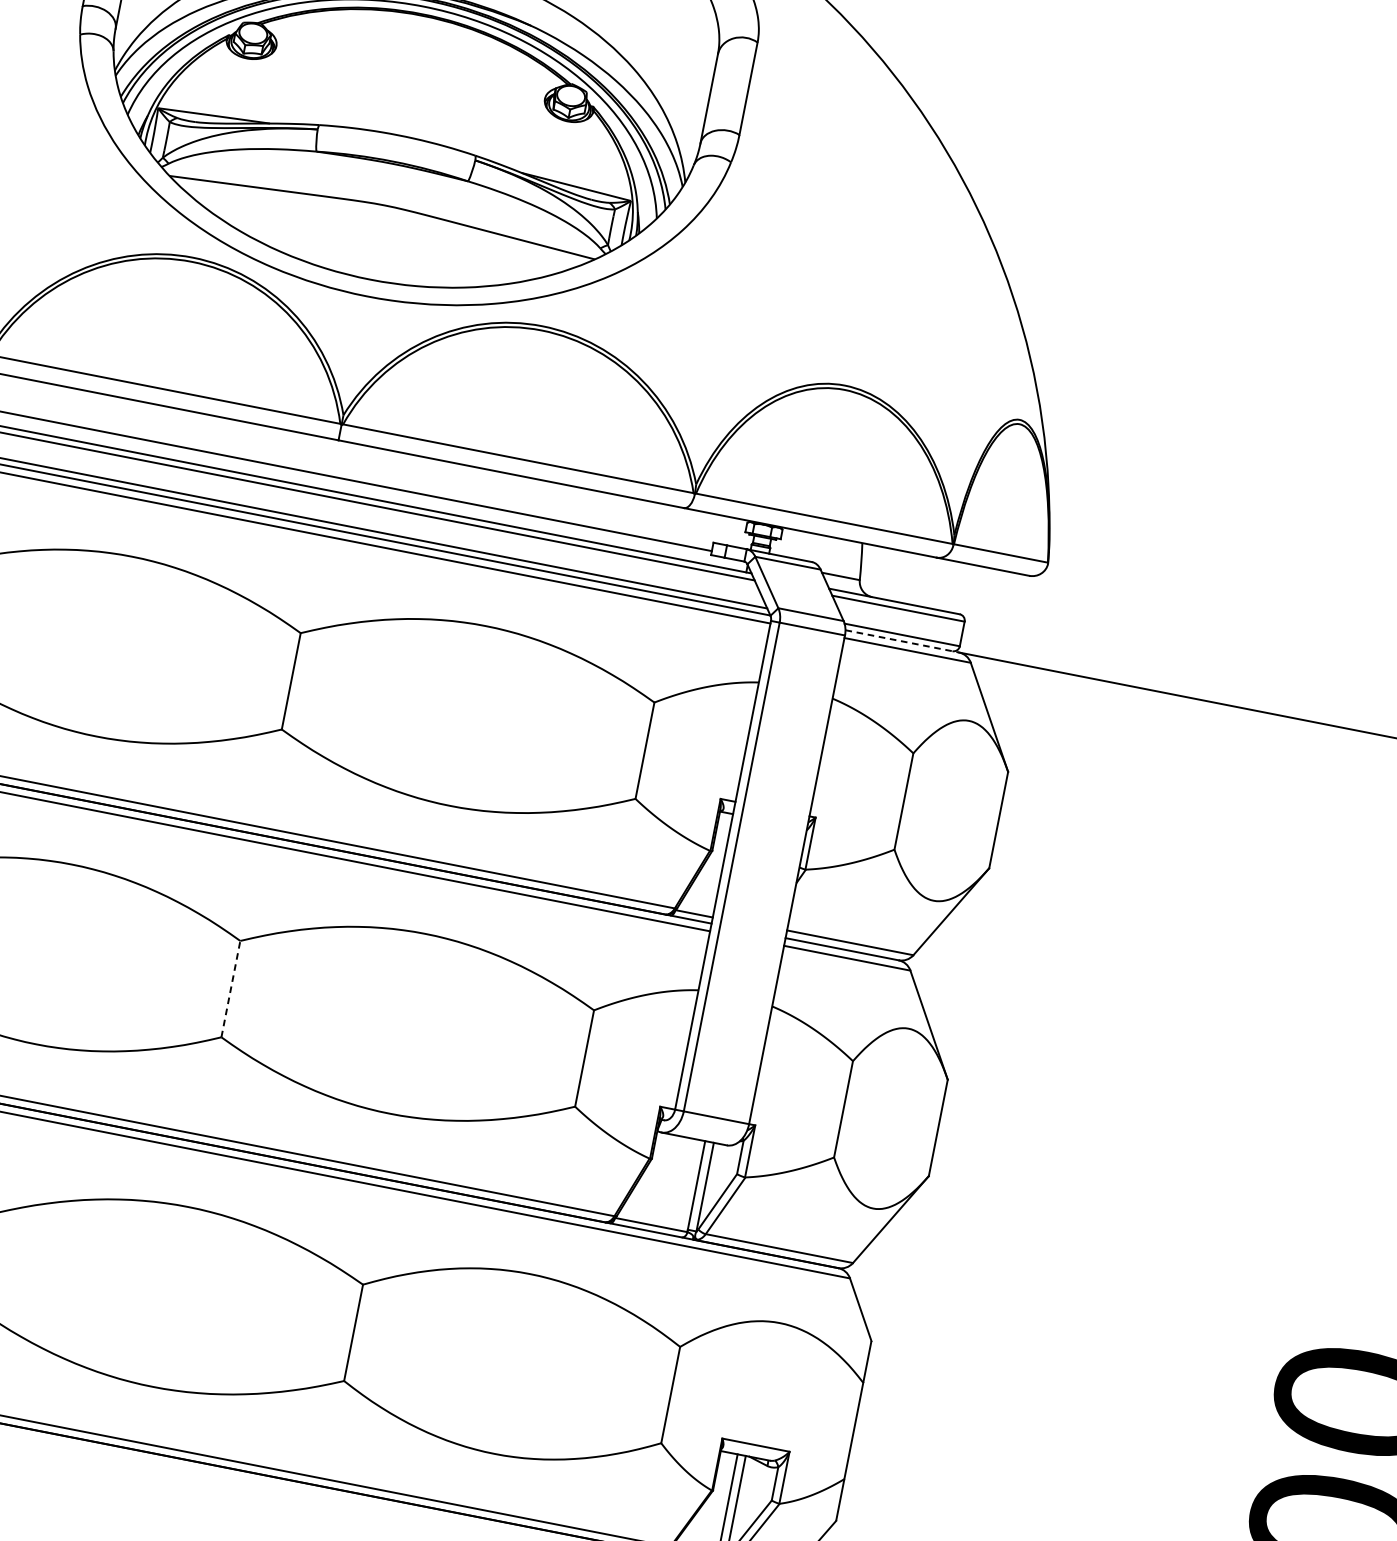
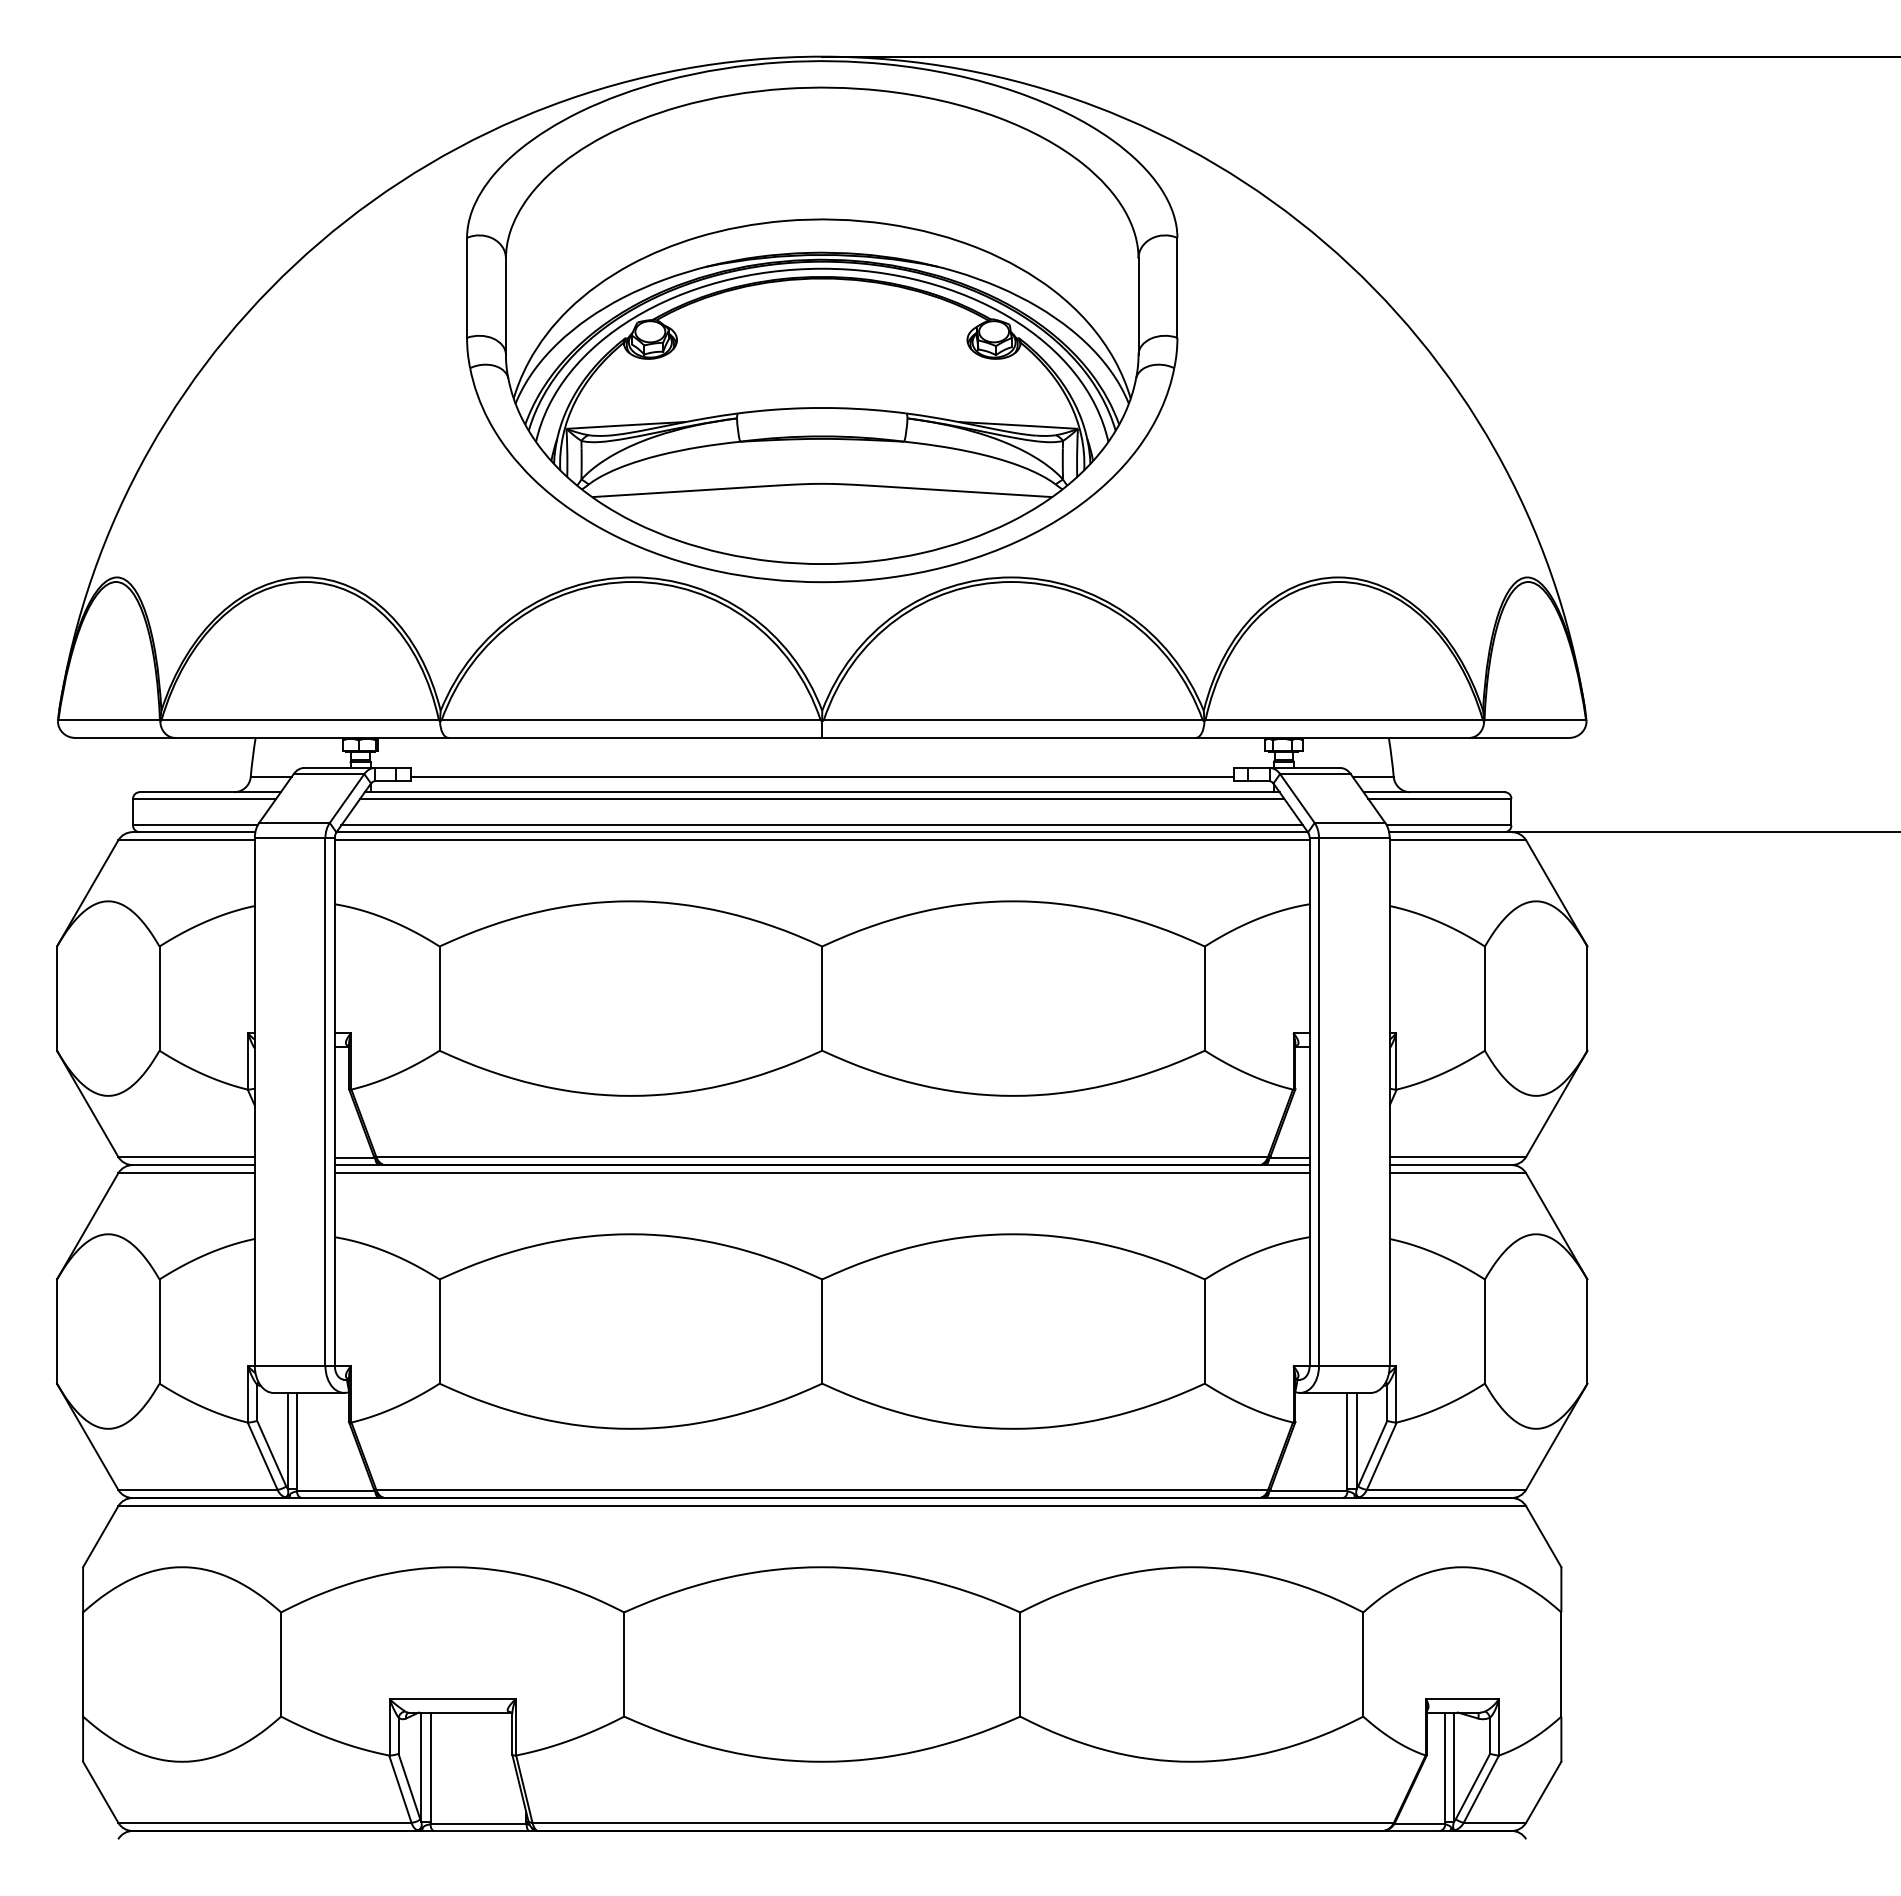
line: (902, 641) -> (1450, 832), dashed -> solid
line: (231, 989) -> (822, 1331), dashed -> solid

